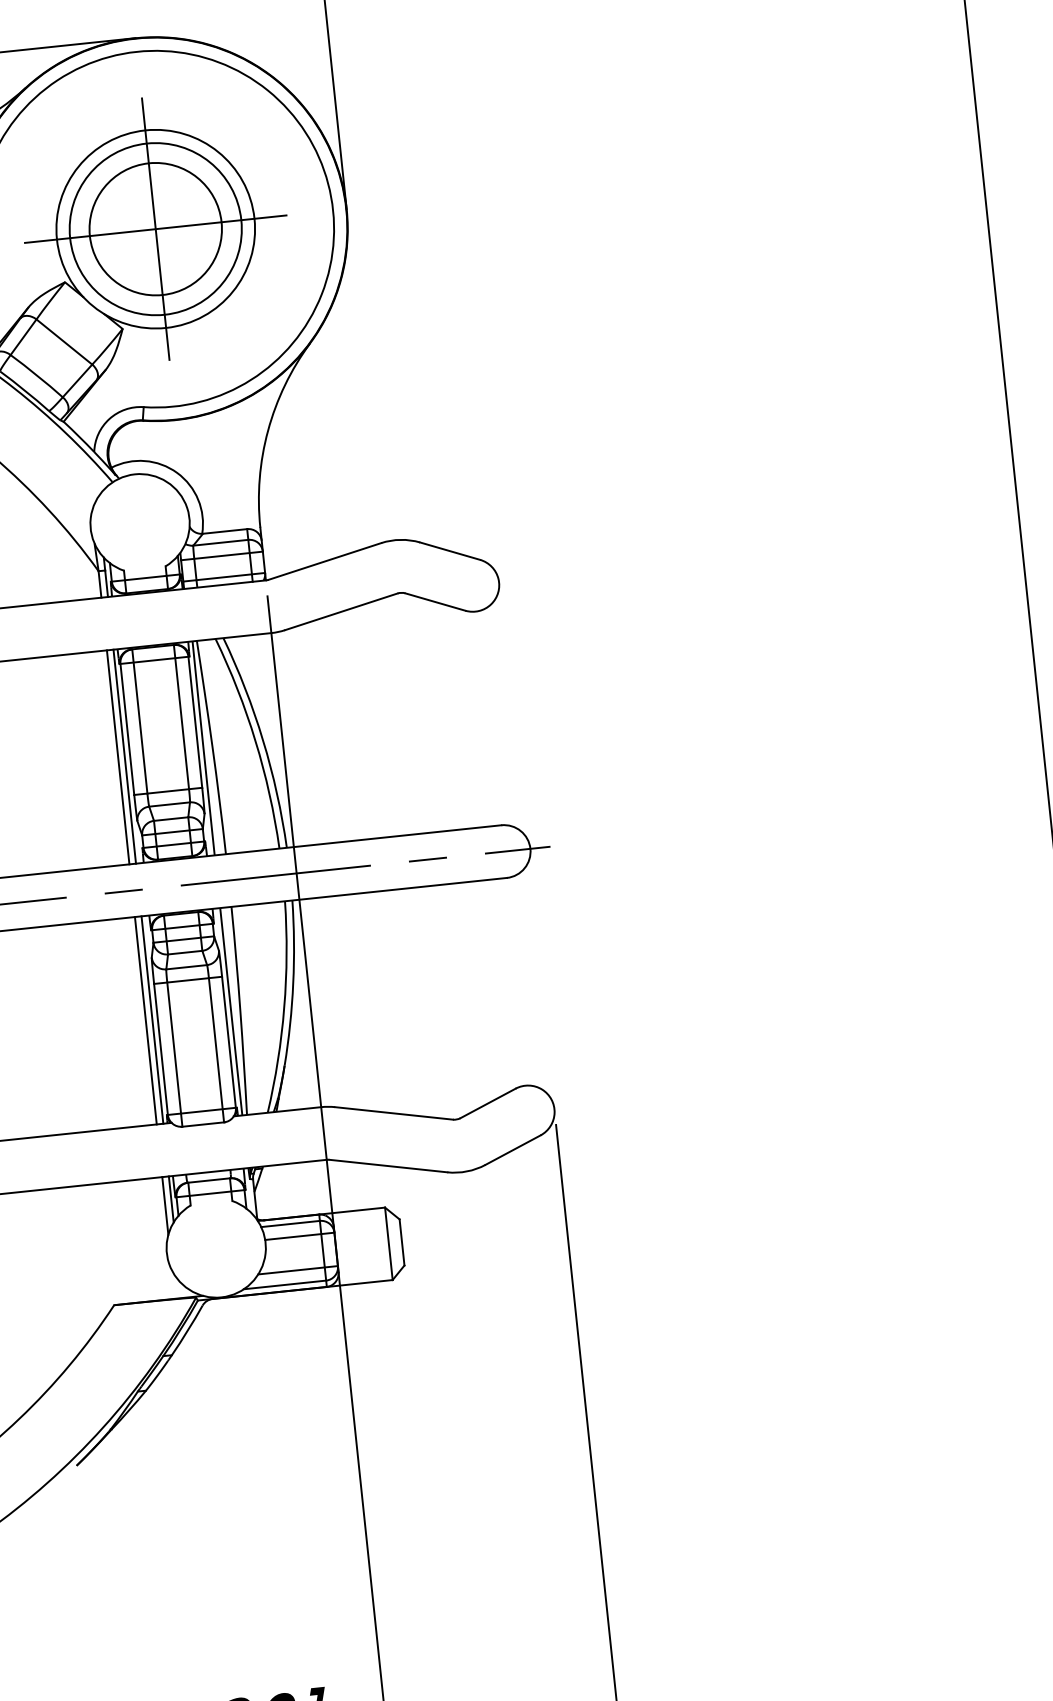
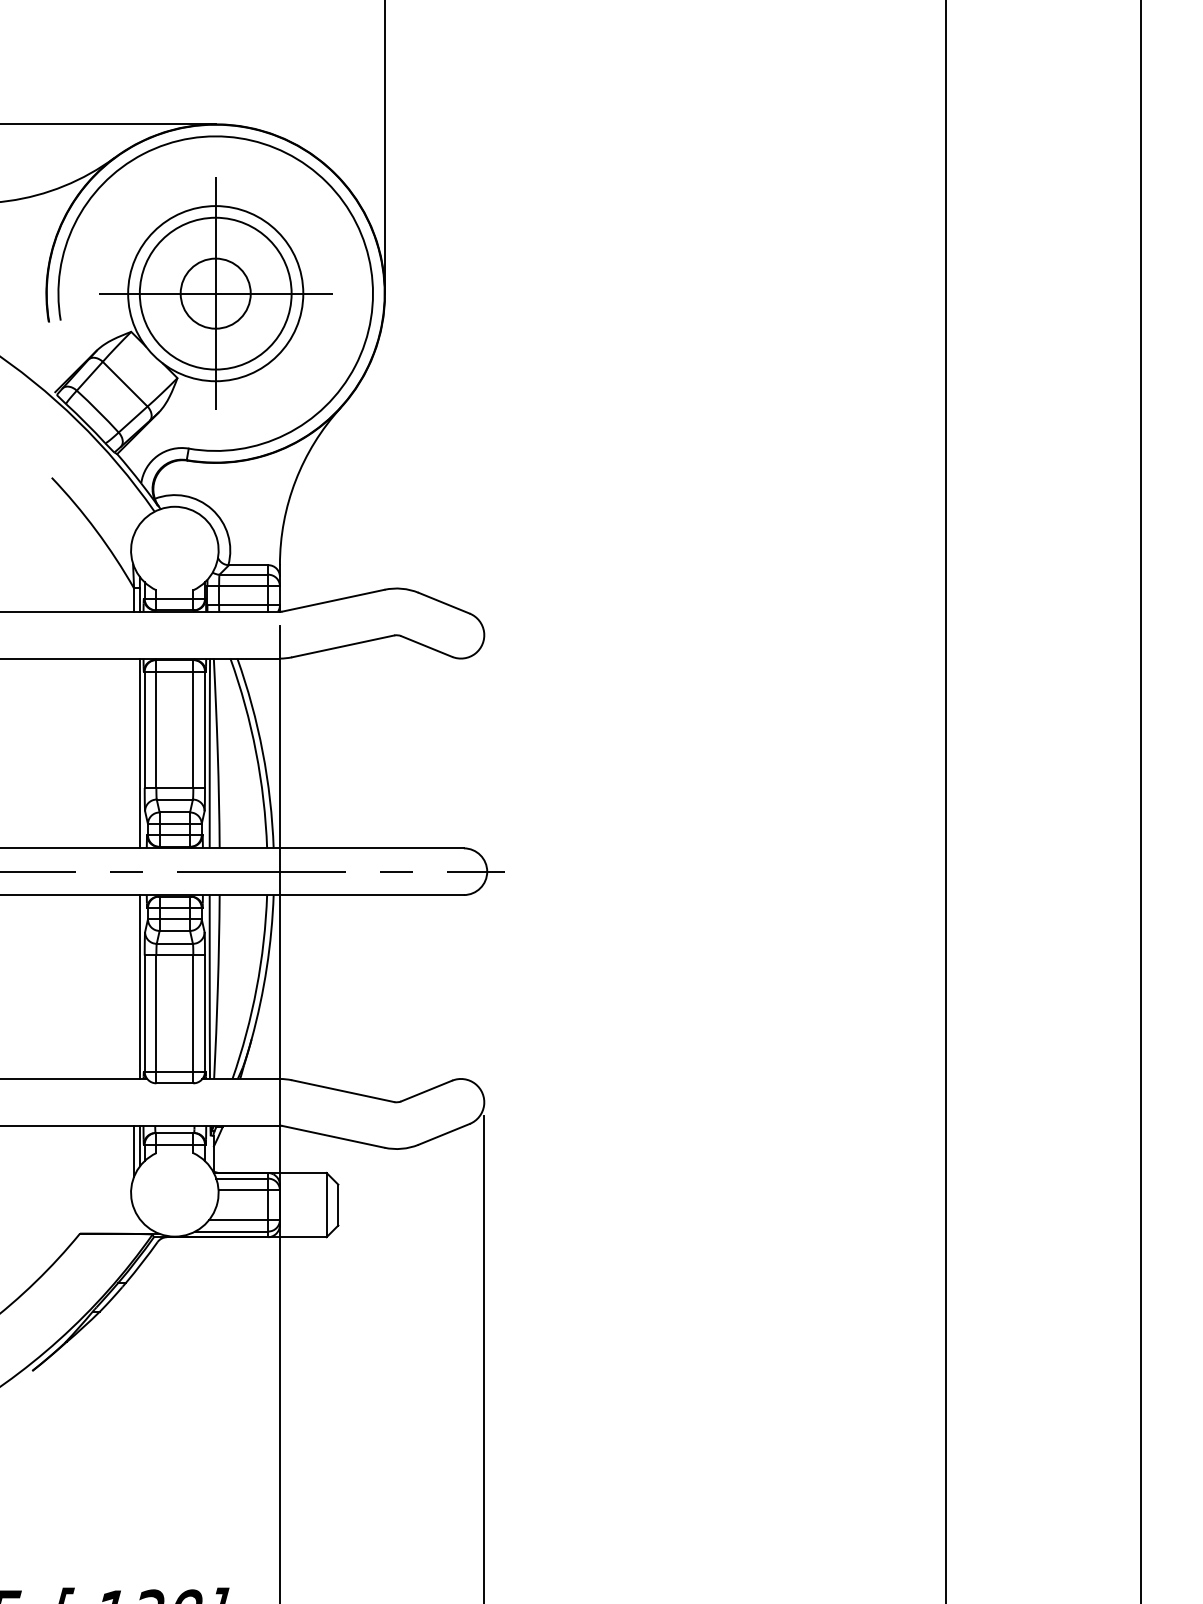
circle: (155, 229) -> (215, 293), size x0.6
line: (118, 757) -> (134, 753), removed
line: (146, 1020) -> (134, 986), removed

